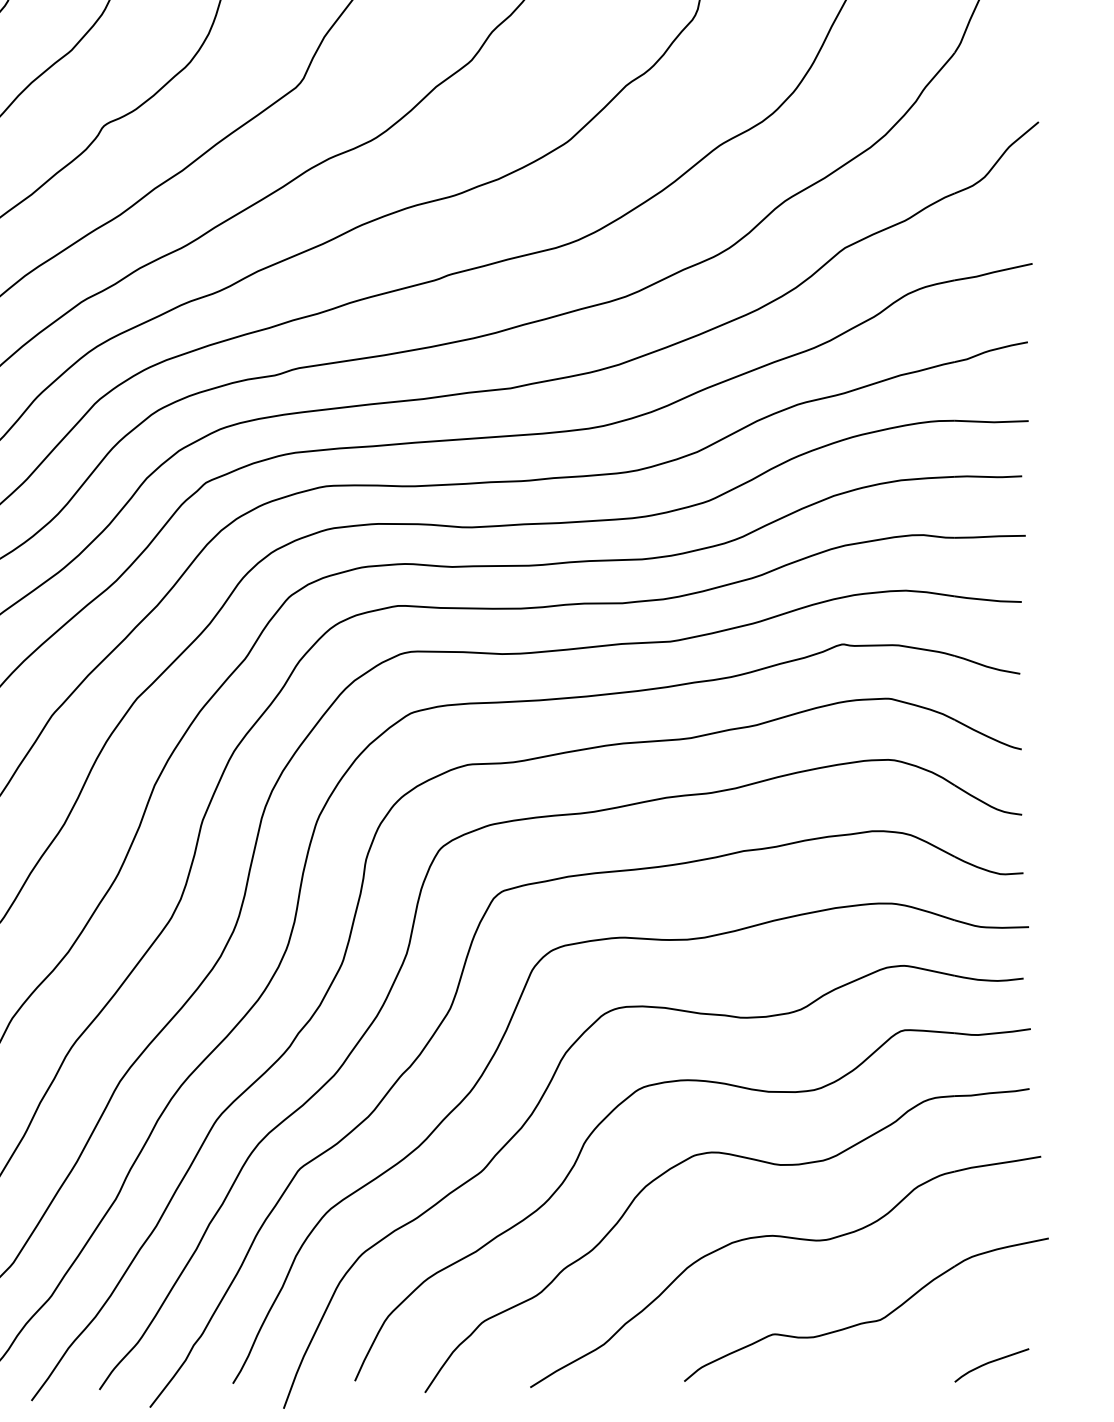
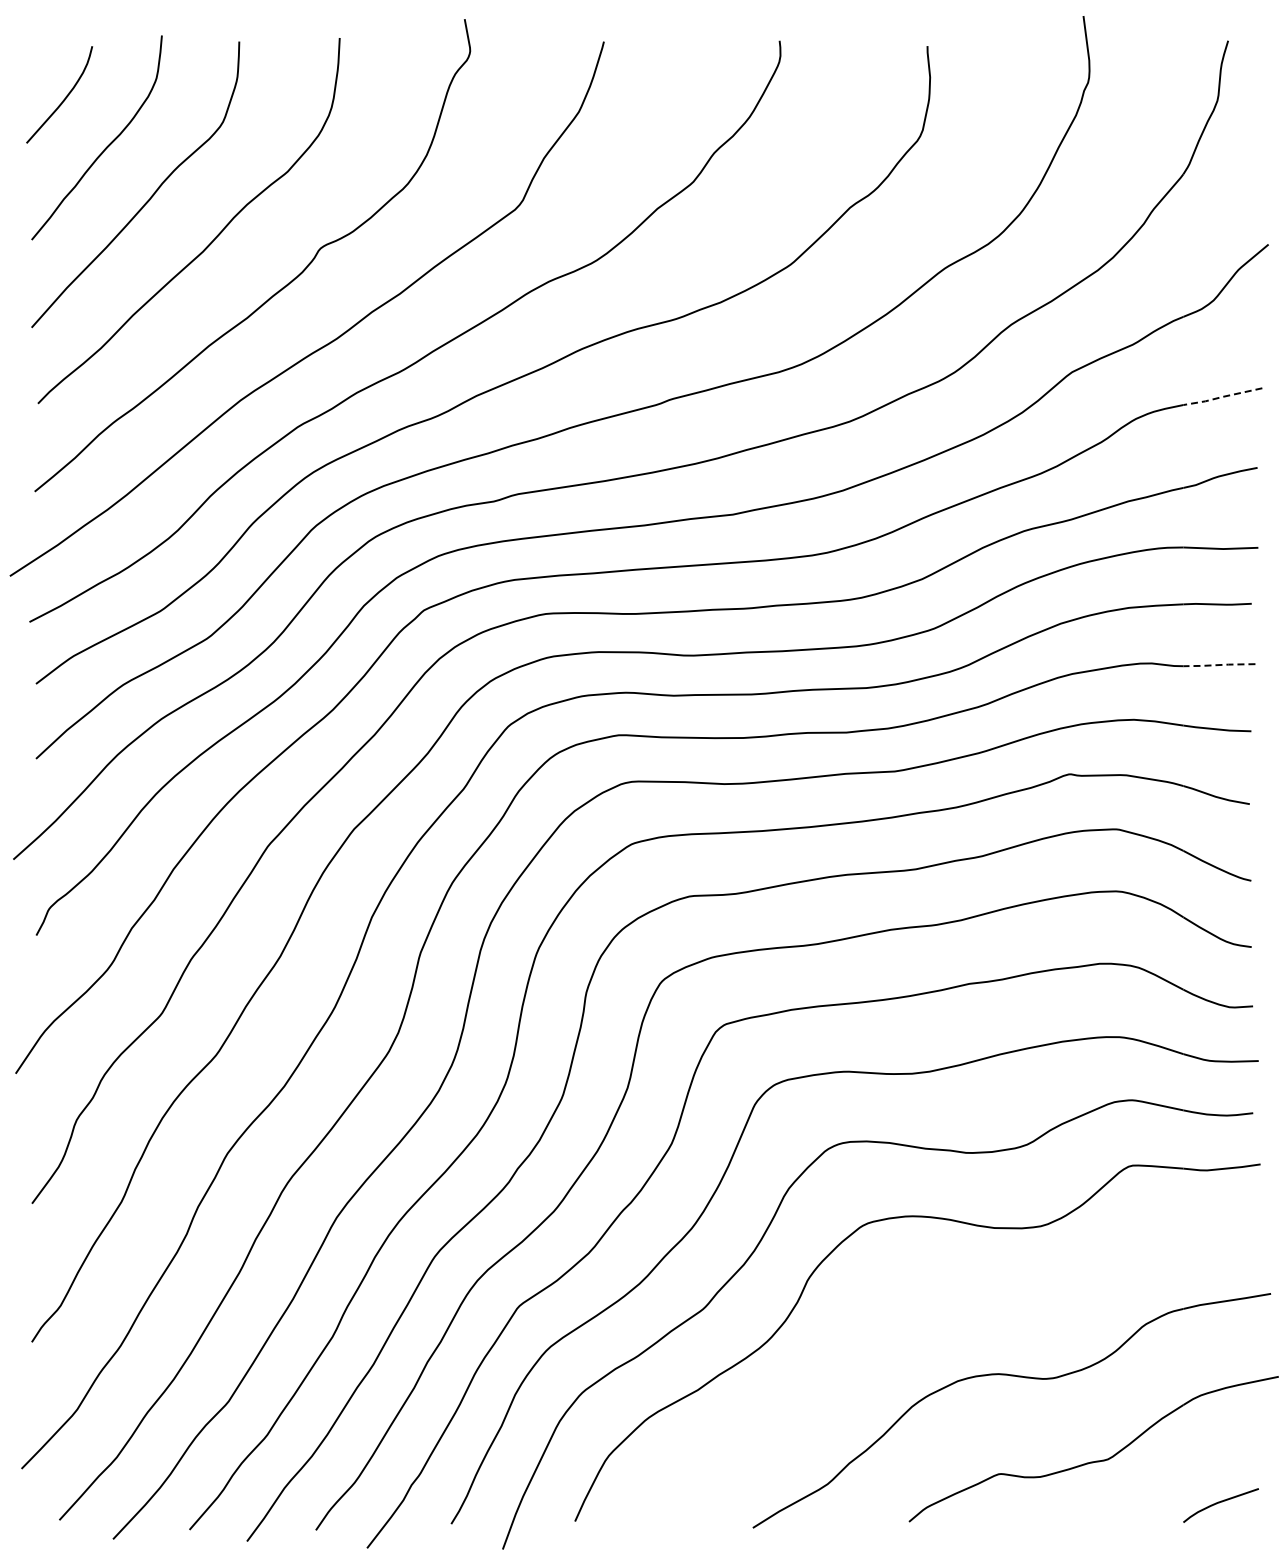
line: (993, 271) -> (1222, 396), solid -> dashed
line: (990, 537) -> (1219, 665), solid -> dashed
part: (742, 1158) -> (968, 1295), removed

